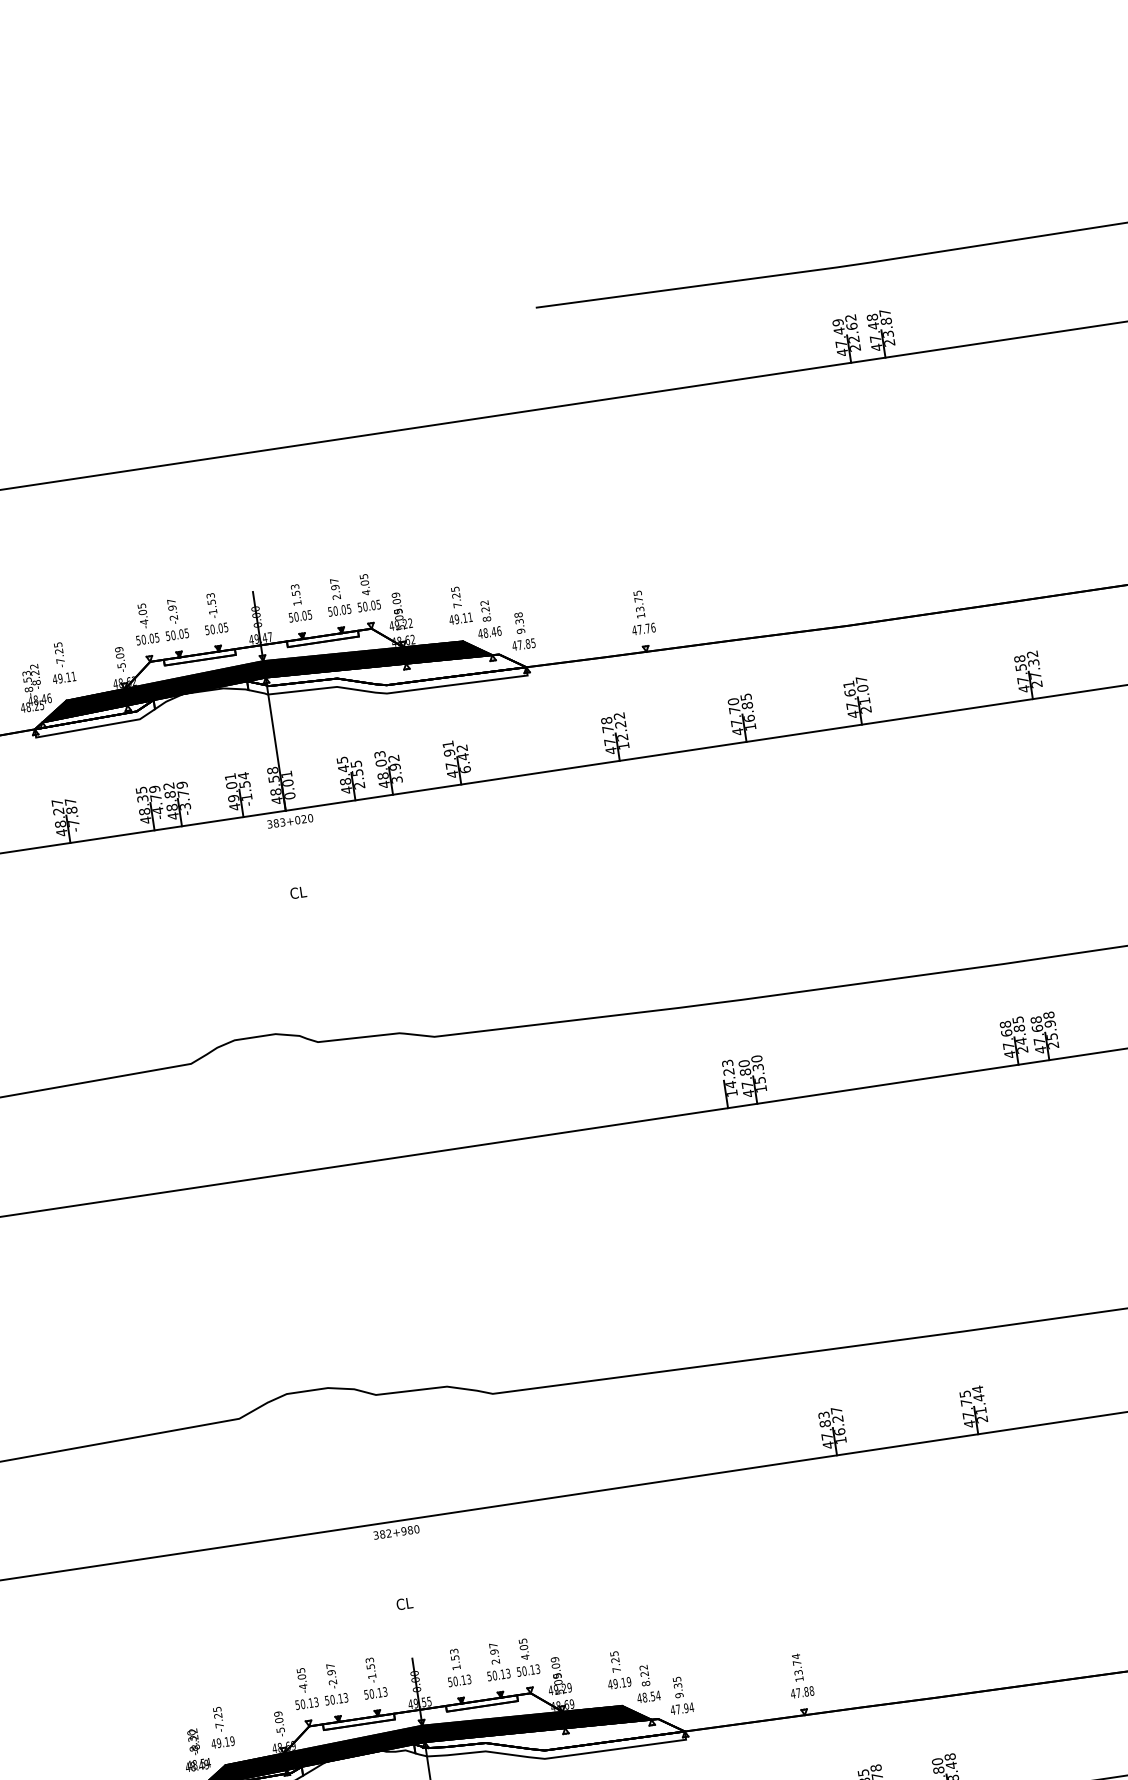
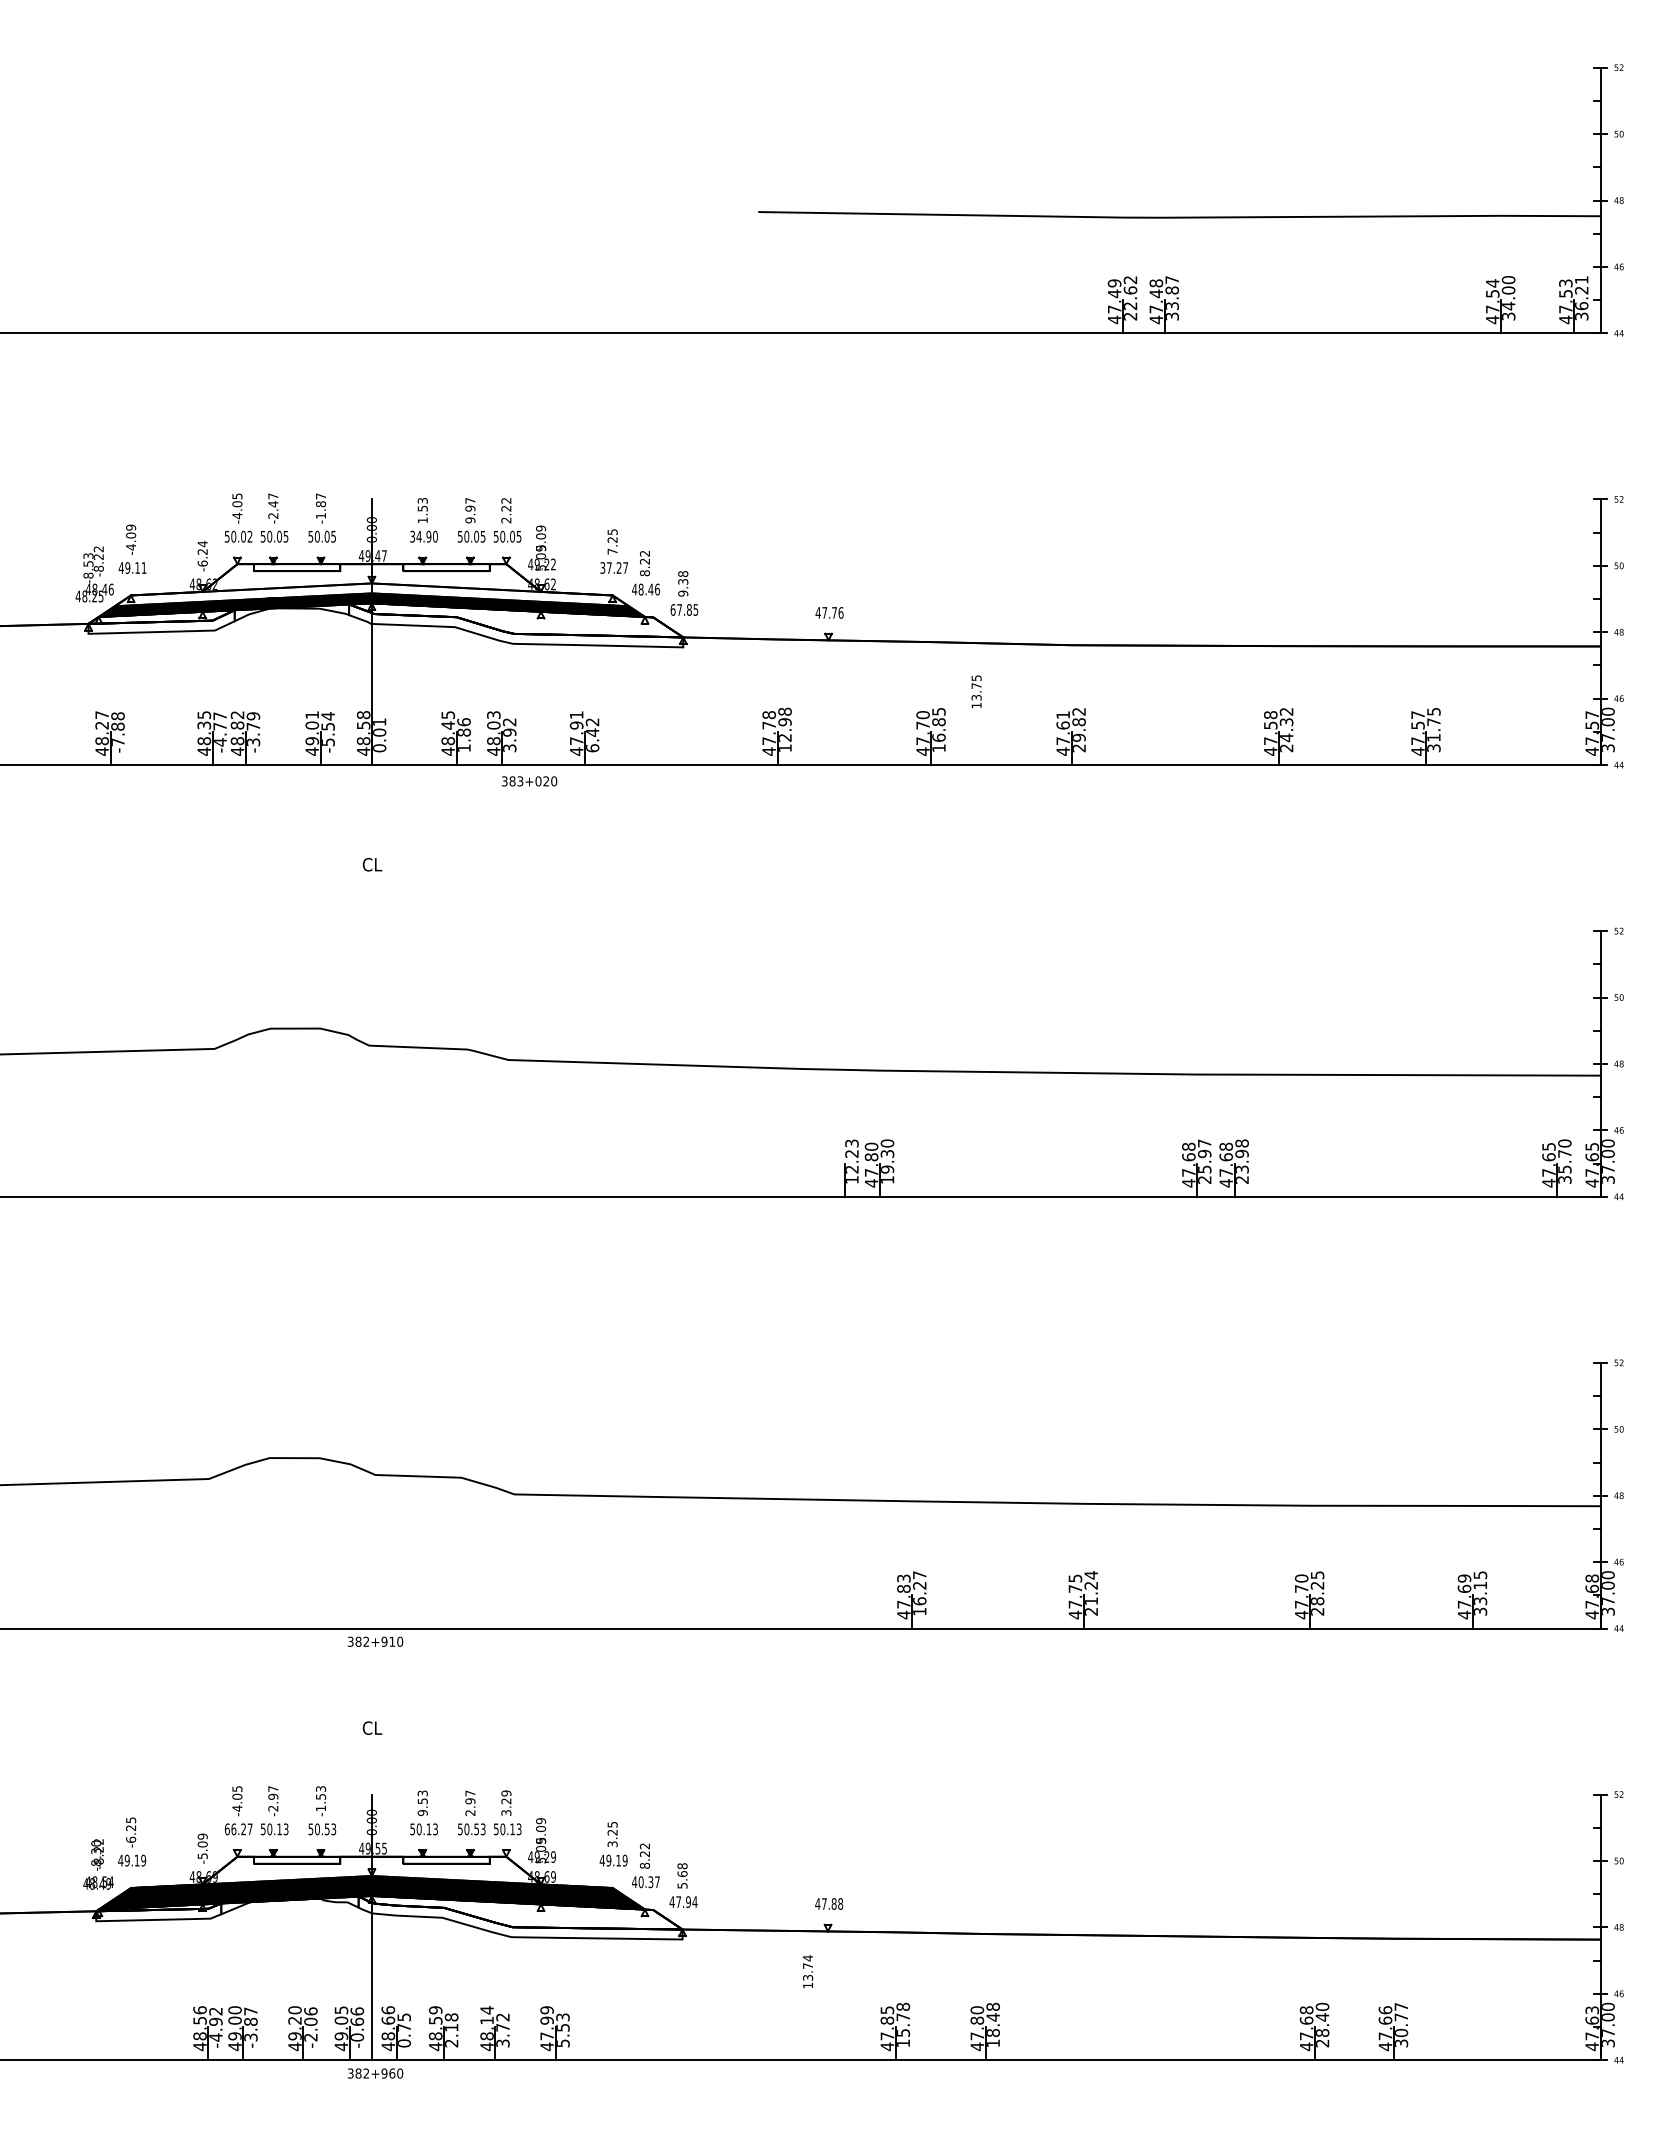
text: (889, 342) -> (1172, 316), 23.87 -> 33.87
text: (365, 584) -> (506, 510), 4.05 -> 2.22
text: (336, 597) -> (470, 520), 2.97 -> 9.97
text: (210, 599) -> (320, 500), -1.53 -> -1.87
text: (639, 604) -> (976, 691), moved
text: (172, 608) -> (273, 504), -2.97 -> -2.47
text: (300, 616) -> (423, 536), 50.05 -> 34.90
text: (460, 618) -> (613, 567), 49.11 -> 37.27
text: (156, 637) -> (249, 536), 50.05 -> 50.02
text: (514, 645) -> (672, 609), 47.85 -> 67.85
text: (59, 652) -> (131, 537), -7.25 -> -4.09
text: (120, 657) -> (202, 553), -5.09 -> -6.24
fill: (264, 670) -> (371, 594), removed
text: (1035, 675) -> (1286, 737), 27.32 -> 24.32
text: (862, 690) -> (1078, 724), 21.07 -> 29.82
text: (619, 719) -> (784, 716), 12.22 -> 12.98
text: (357, 775) -> (463, 735), 2.55 -> 1.86
text: (154, 789) -> (219, 716), -4.79 -> -4.77
text: (247, 797) -> (328, 742), -1.54 -> -5.54
text: (70, 802) -> (117, 716), -7.87 -> -7.88
text: (290, 821) -> (529, 781), moved
text: (1019, 1030) -> (1204, 1156), 24.85 -> 25.97
text: (1052, 1036) -> (1242, 1169), 25.98 -> 23.98
text: (760, 1080) -> (887, 1169), 15.30 -> 19.30
text: (731, 1084) -> (852, 1169), 14.23 -> 12.23
text: (978, 1397) -> (1090, 1585), 21.44 -> 21.24
text: (410, 1530) -> (392, 1641), 382+980 -> 382+910
text: (524, 1649) -> (506, 1803), 4.05 -> 3.29
text: (456, 1667) -> (422, 1812), 1.53 -> 9.53
text: (798, 1667) -> (808, 1971), moved
text: (616, 1670) -> (612, 1844), 7.25 -> 3.25
text: (502, 1674) -> (476, 1829), 50.13 -> 50.53
text: (678, 1687) -> (682, 1875), 9.35 -> 5.68
text: (379, 1692) -> (326, 1829), 50.13 -> 50.53
text: (651, 1696) -> (649, 1881), 48.54 -> 40.37
text: (306, 1703) -> (238, 1829), 50.13 -> 66.27
text: (219, 1725) -> (131, 1839), -7.25 -> -6.25

